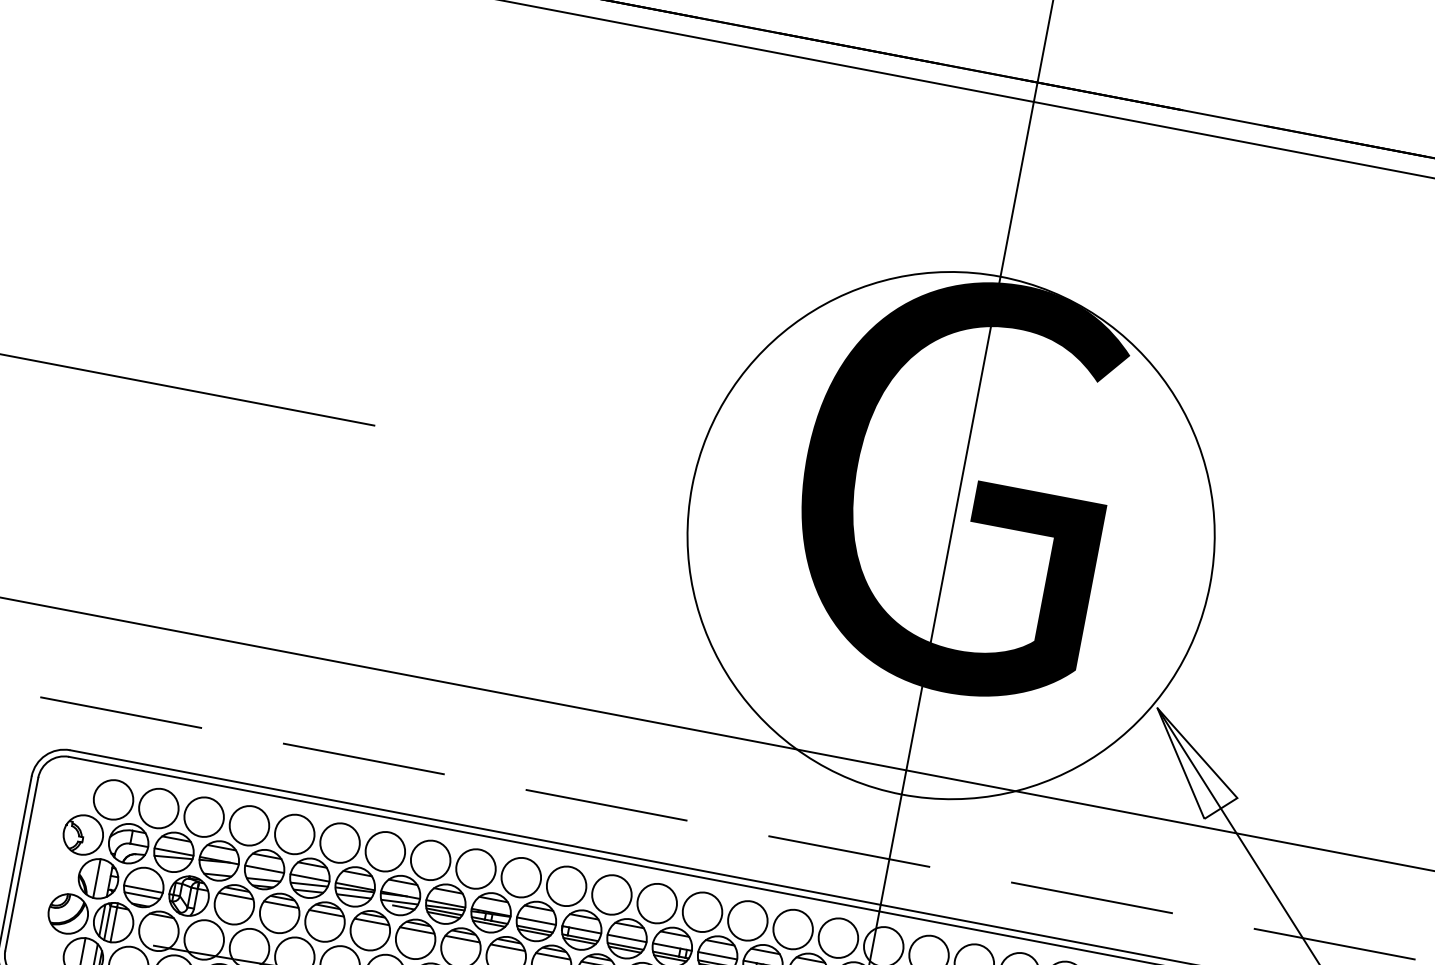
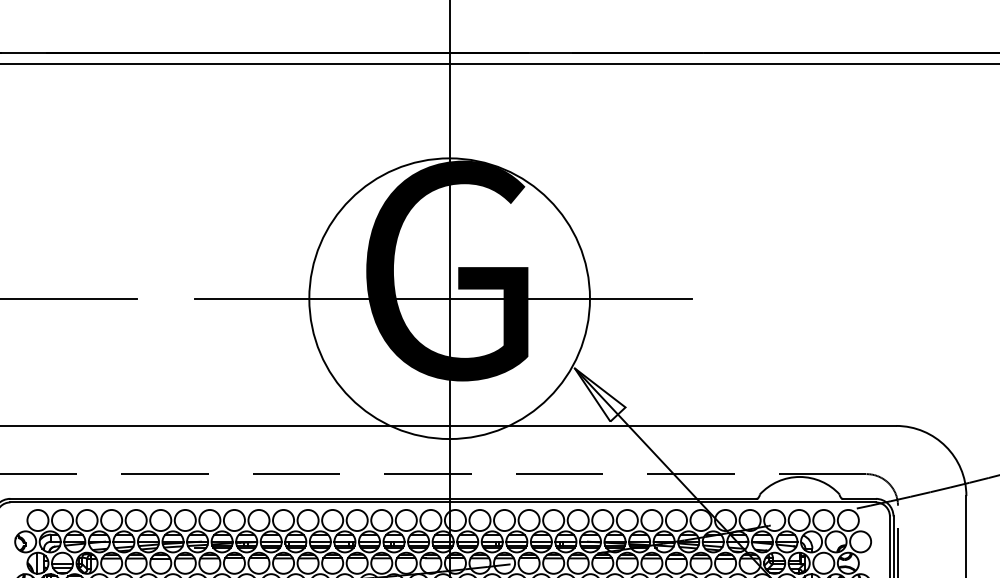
line: (939, 533) -> (443, 298), added

